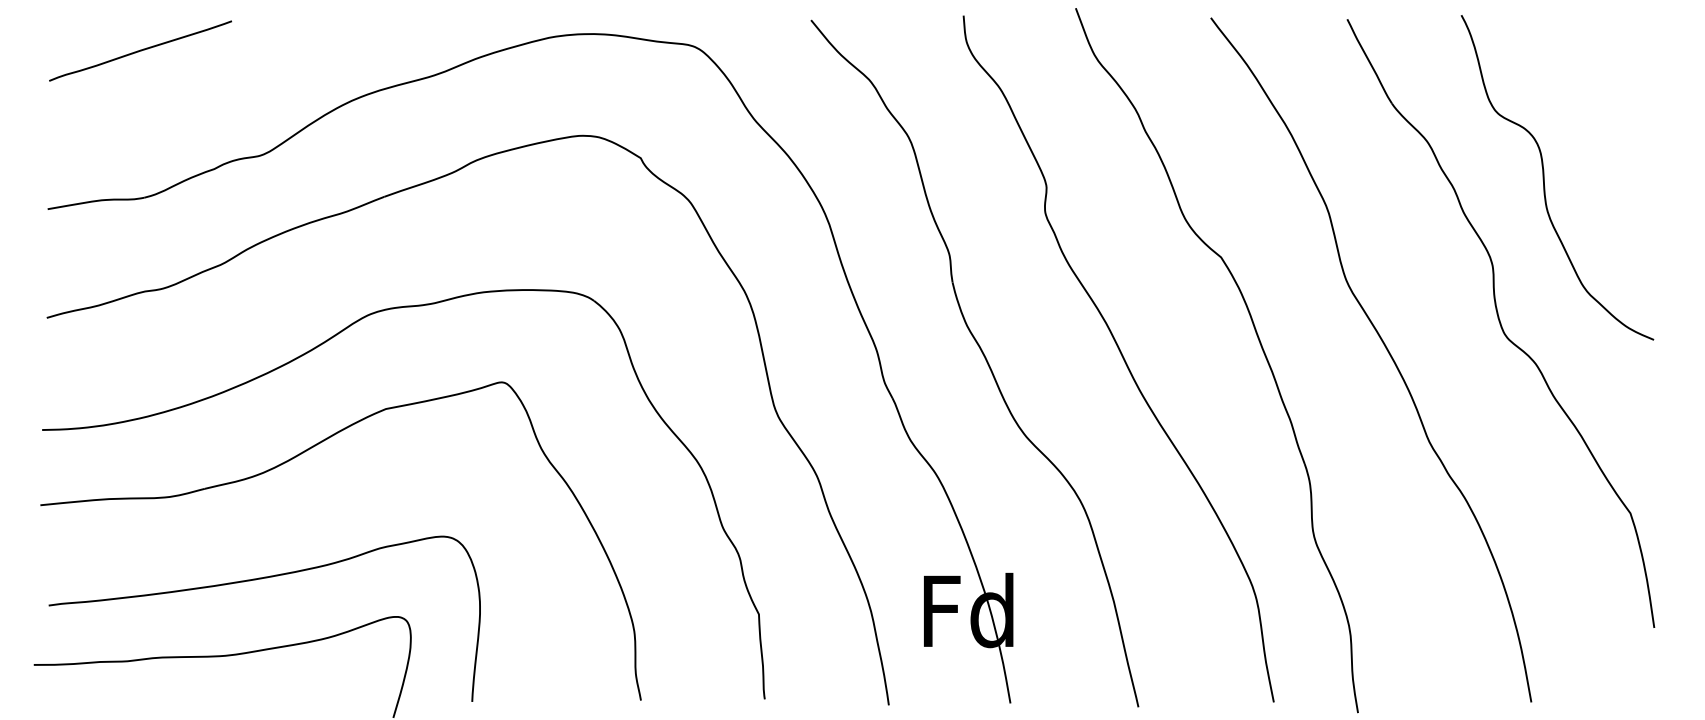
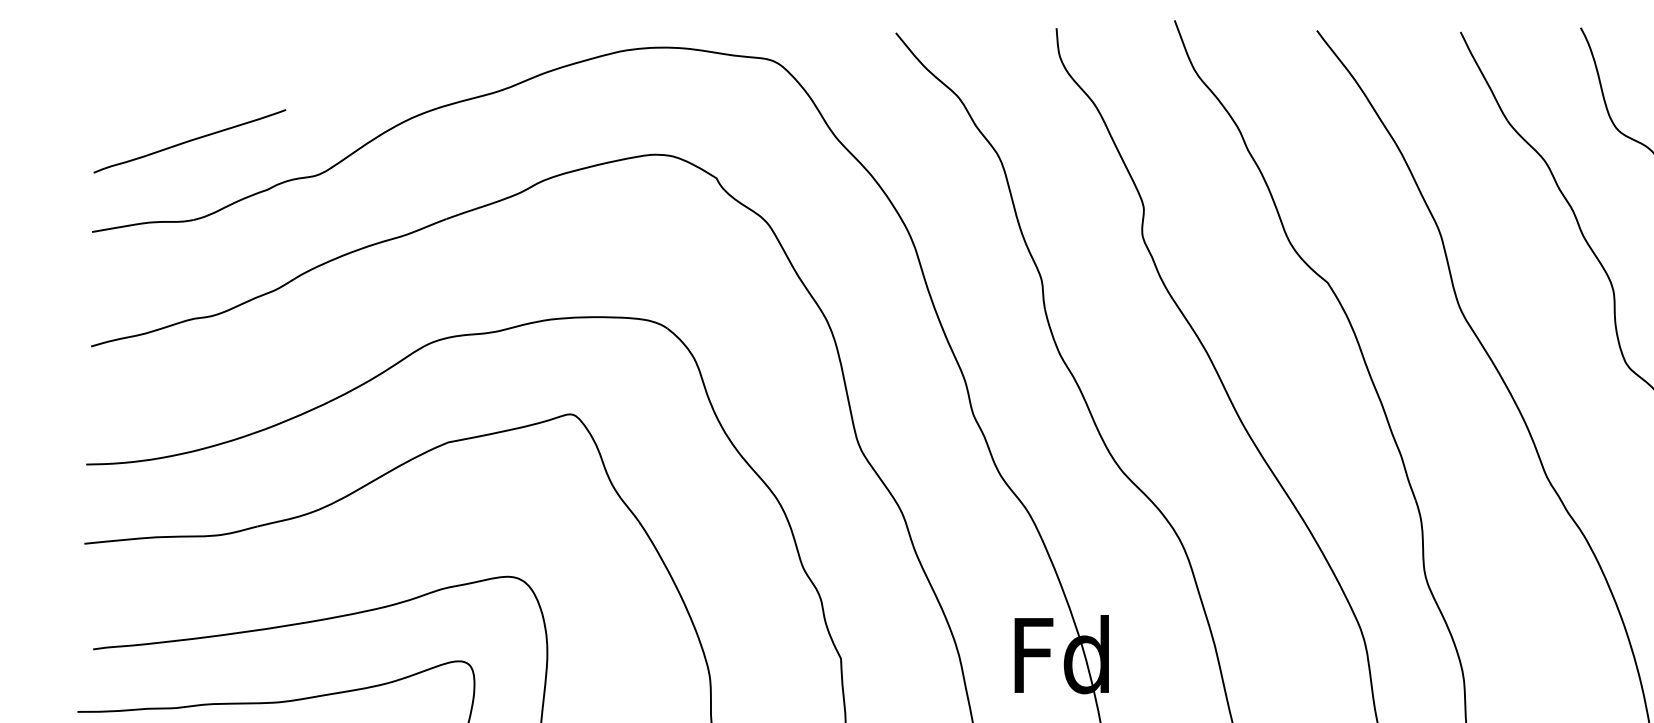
line: (140, 50) -> (189, 140), moved

